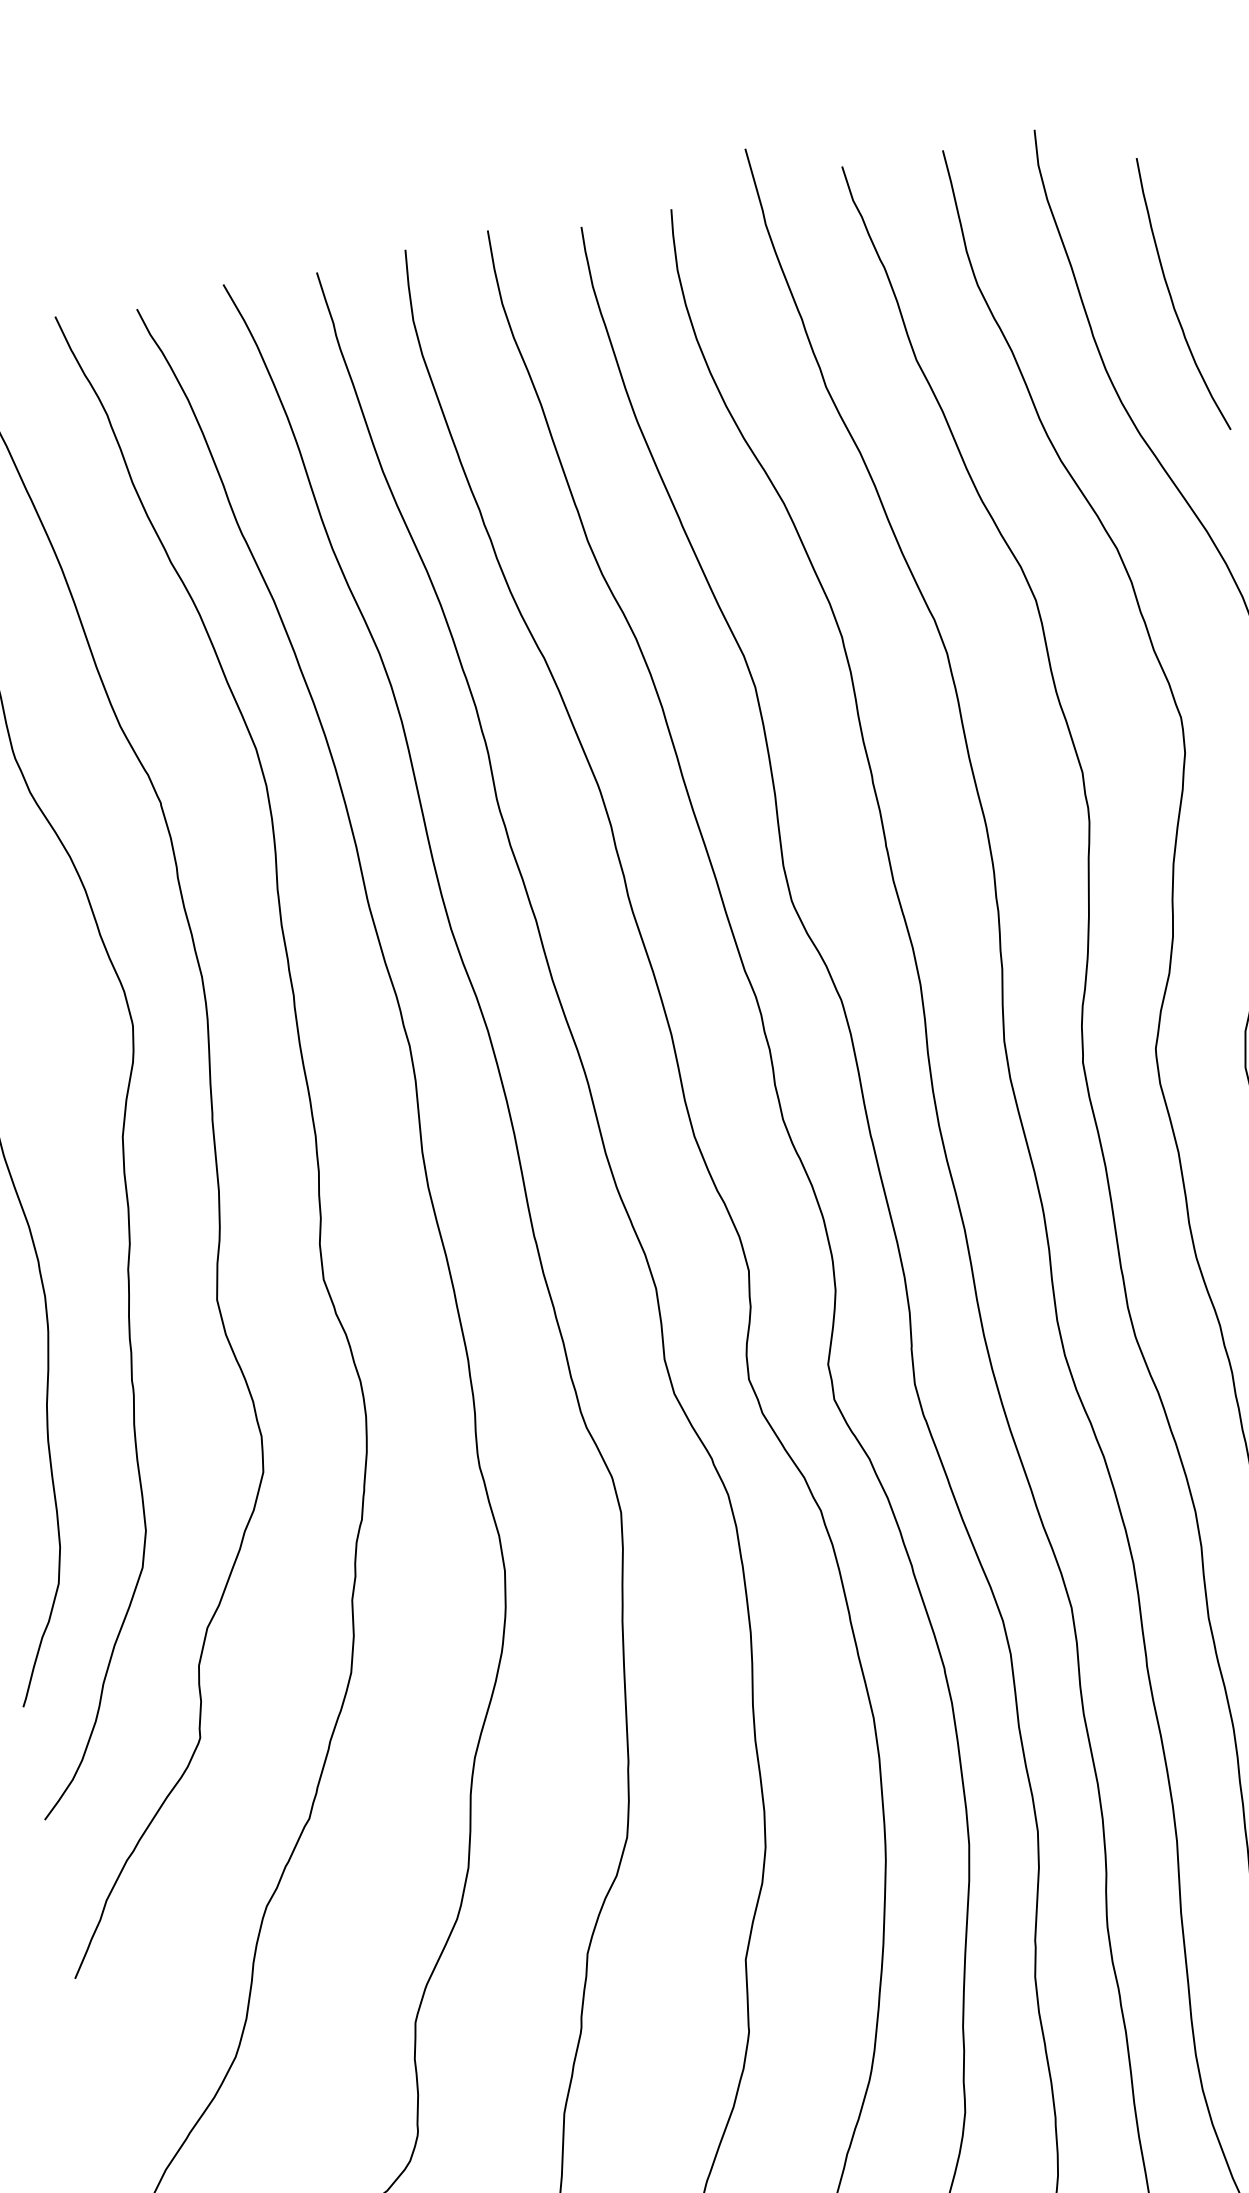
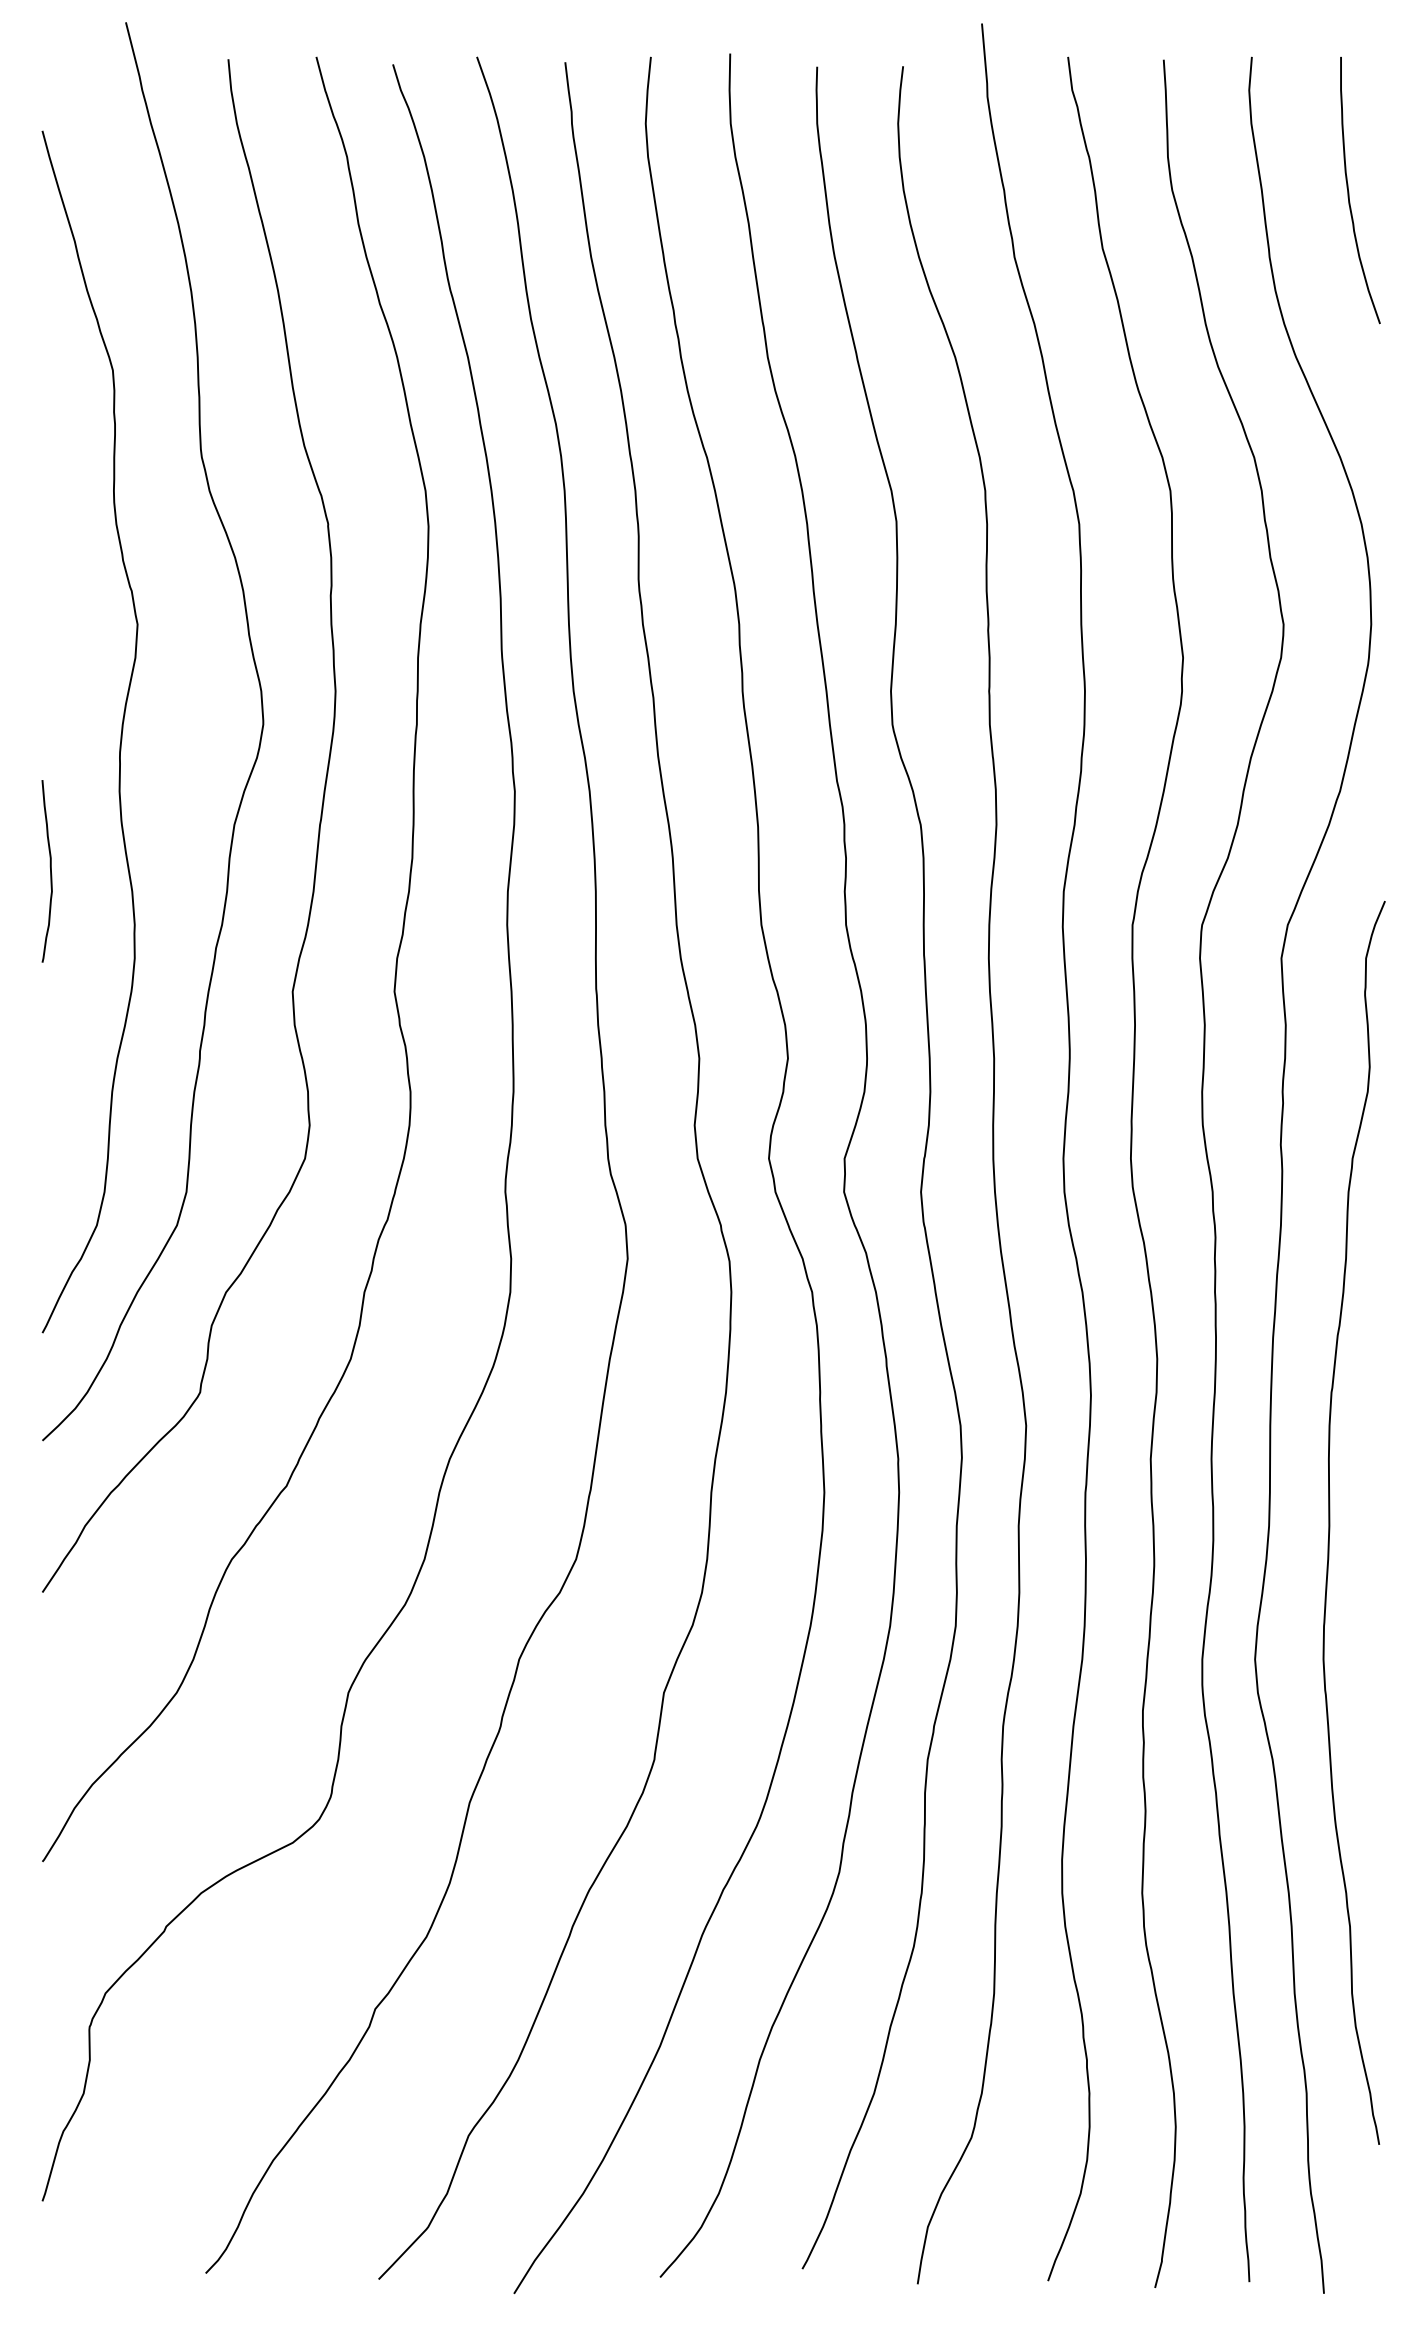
curve: (1172, 297) -> (1349, 191), moved

